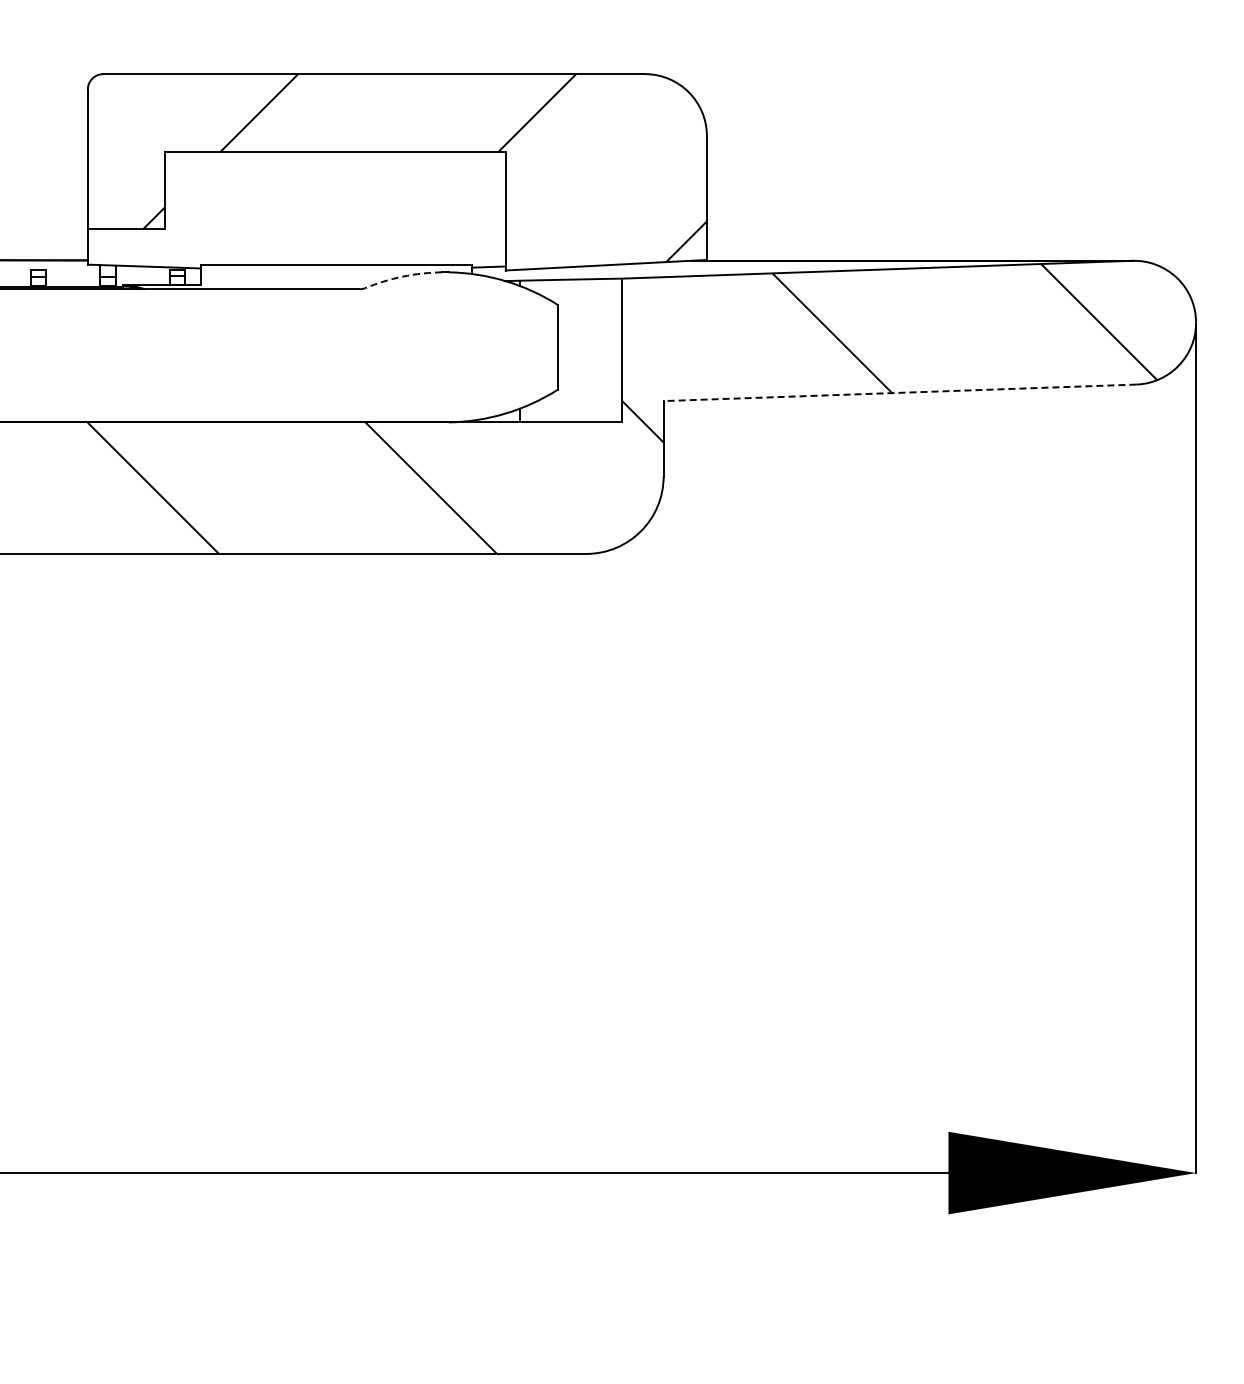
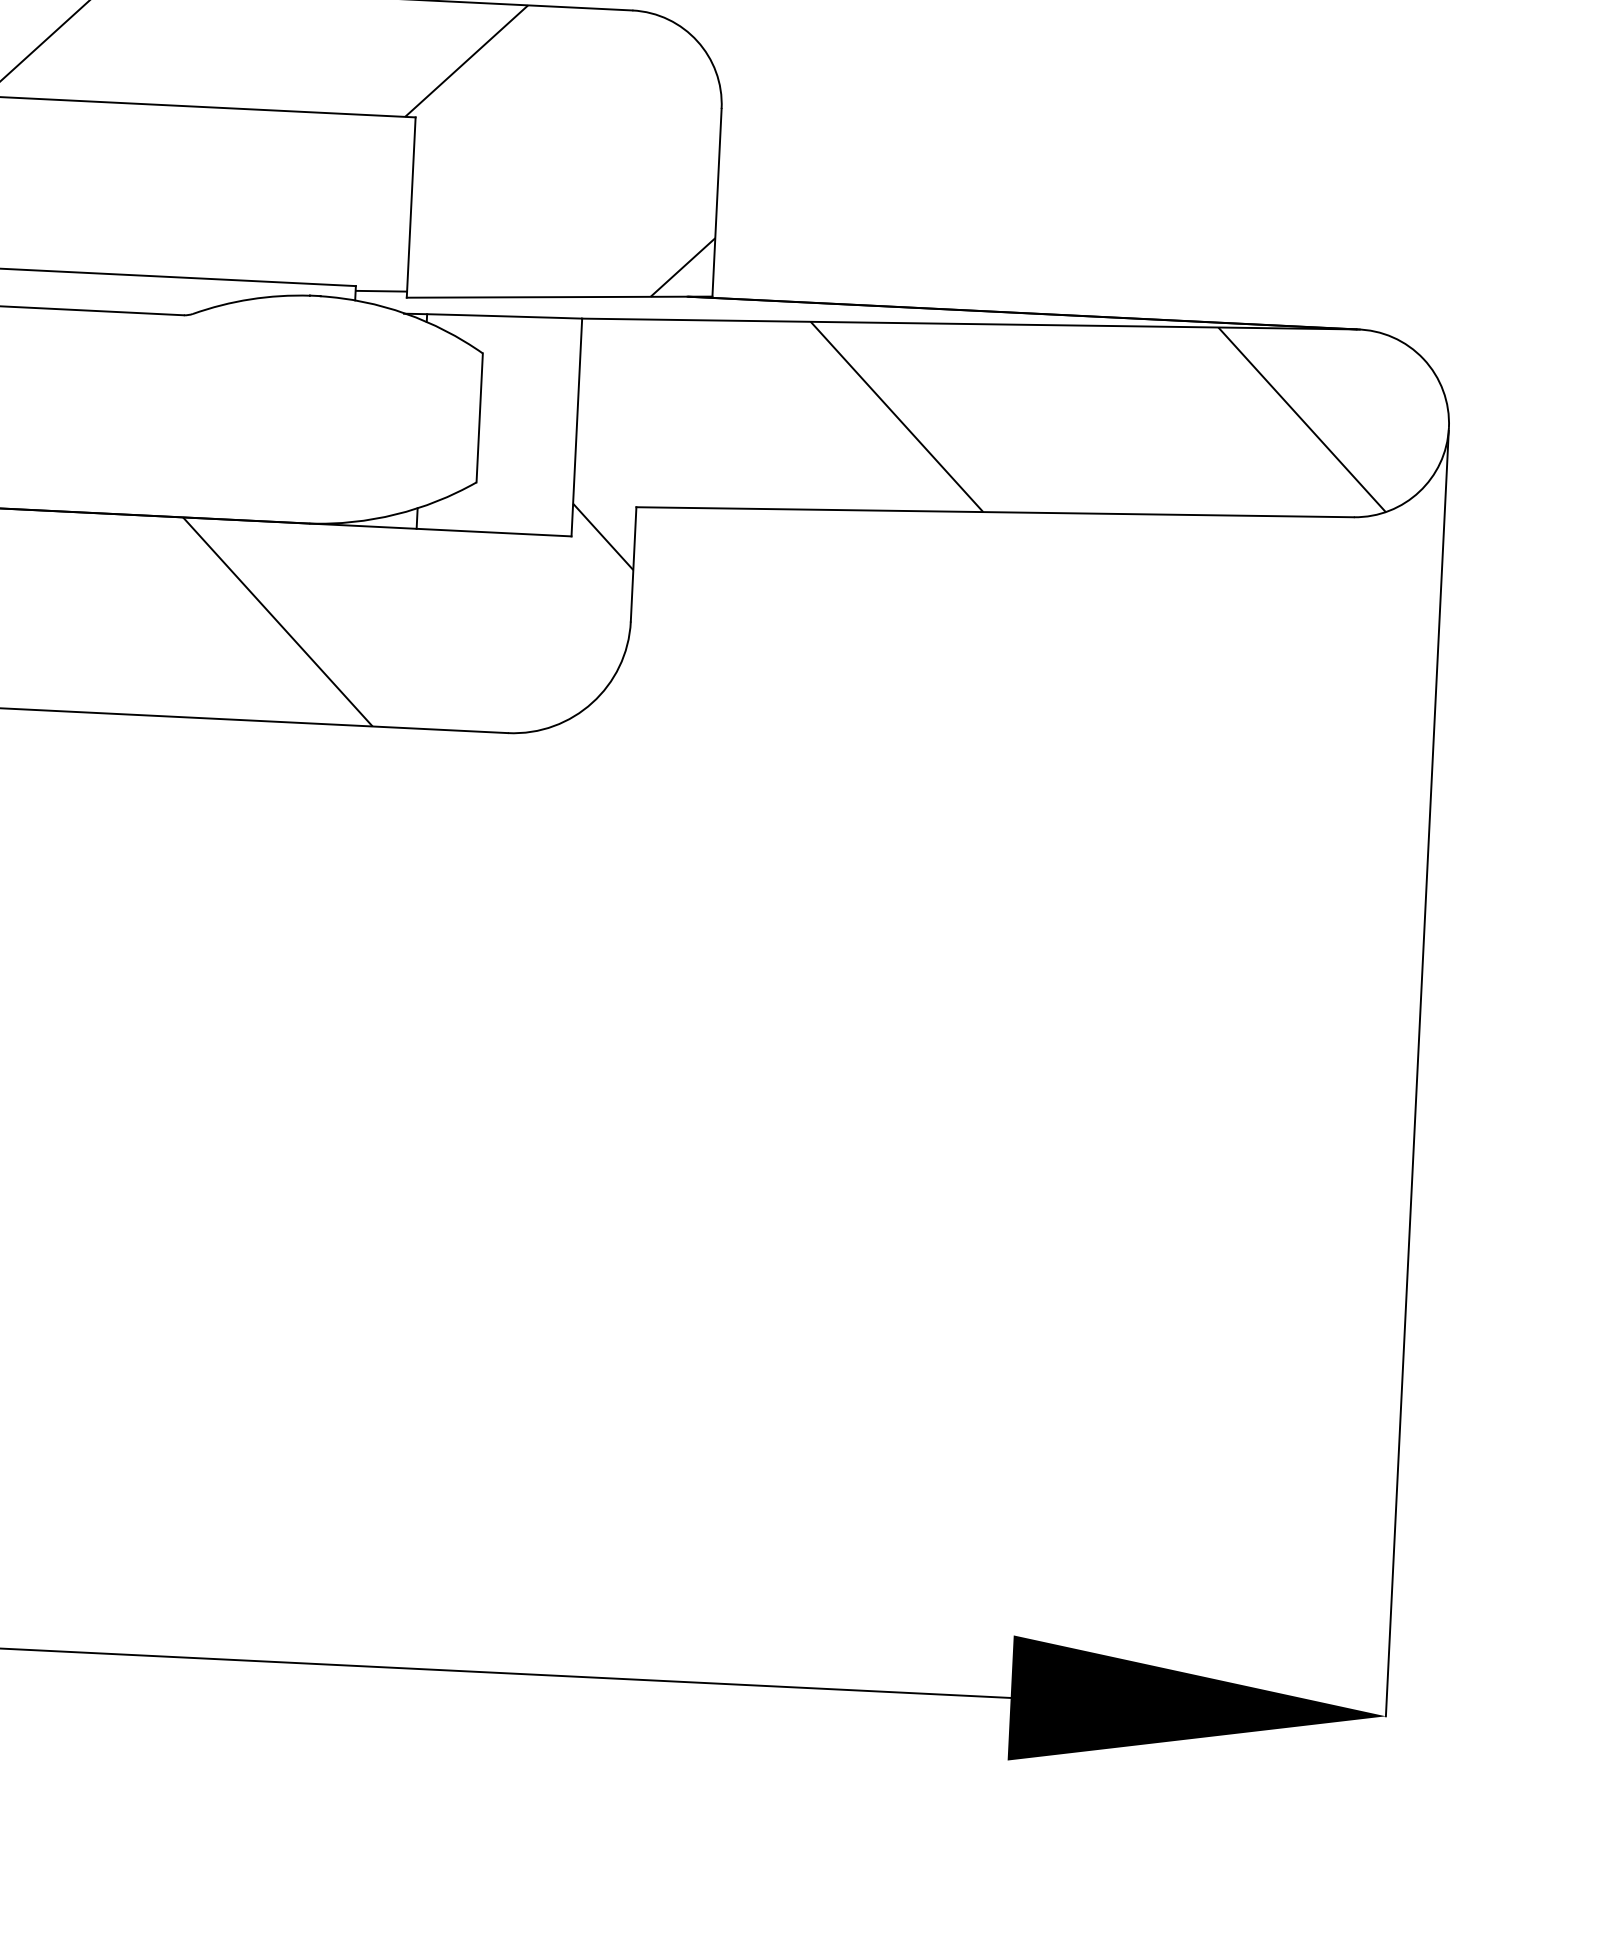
arc: (402, 276) -> (249, 299), dashed -> solid
line: (899, 392) -> (994, 511), dashed -> solid

